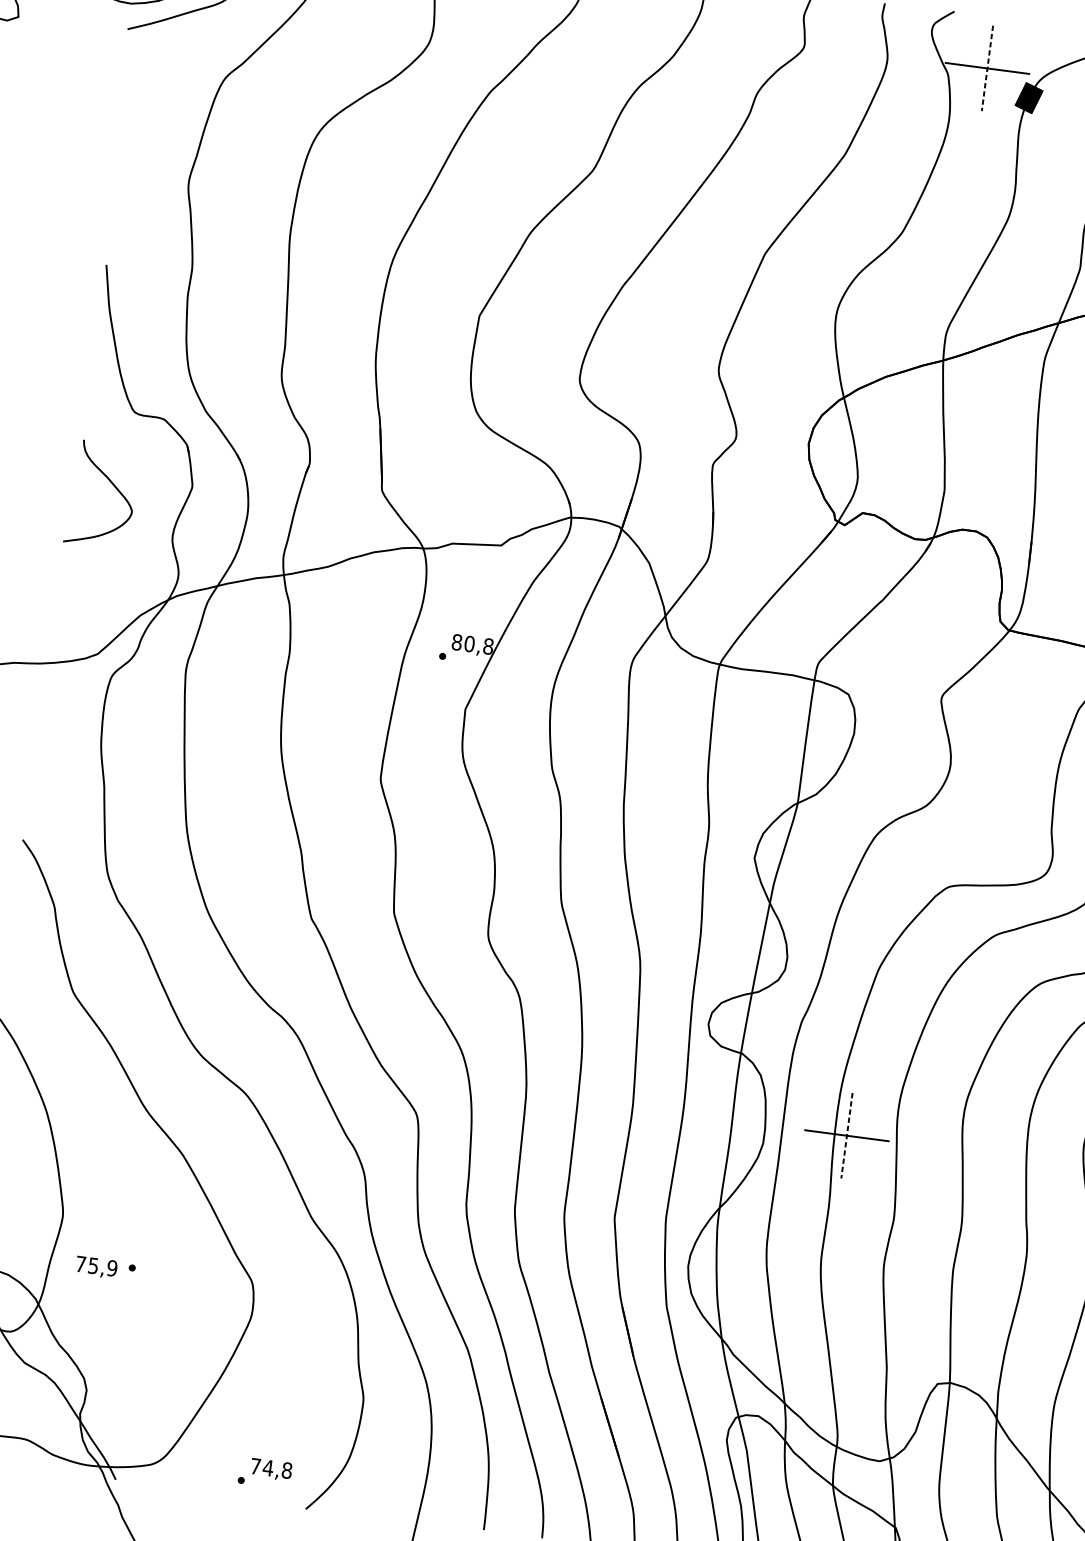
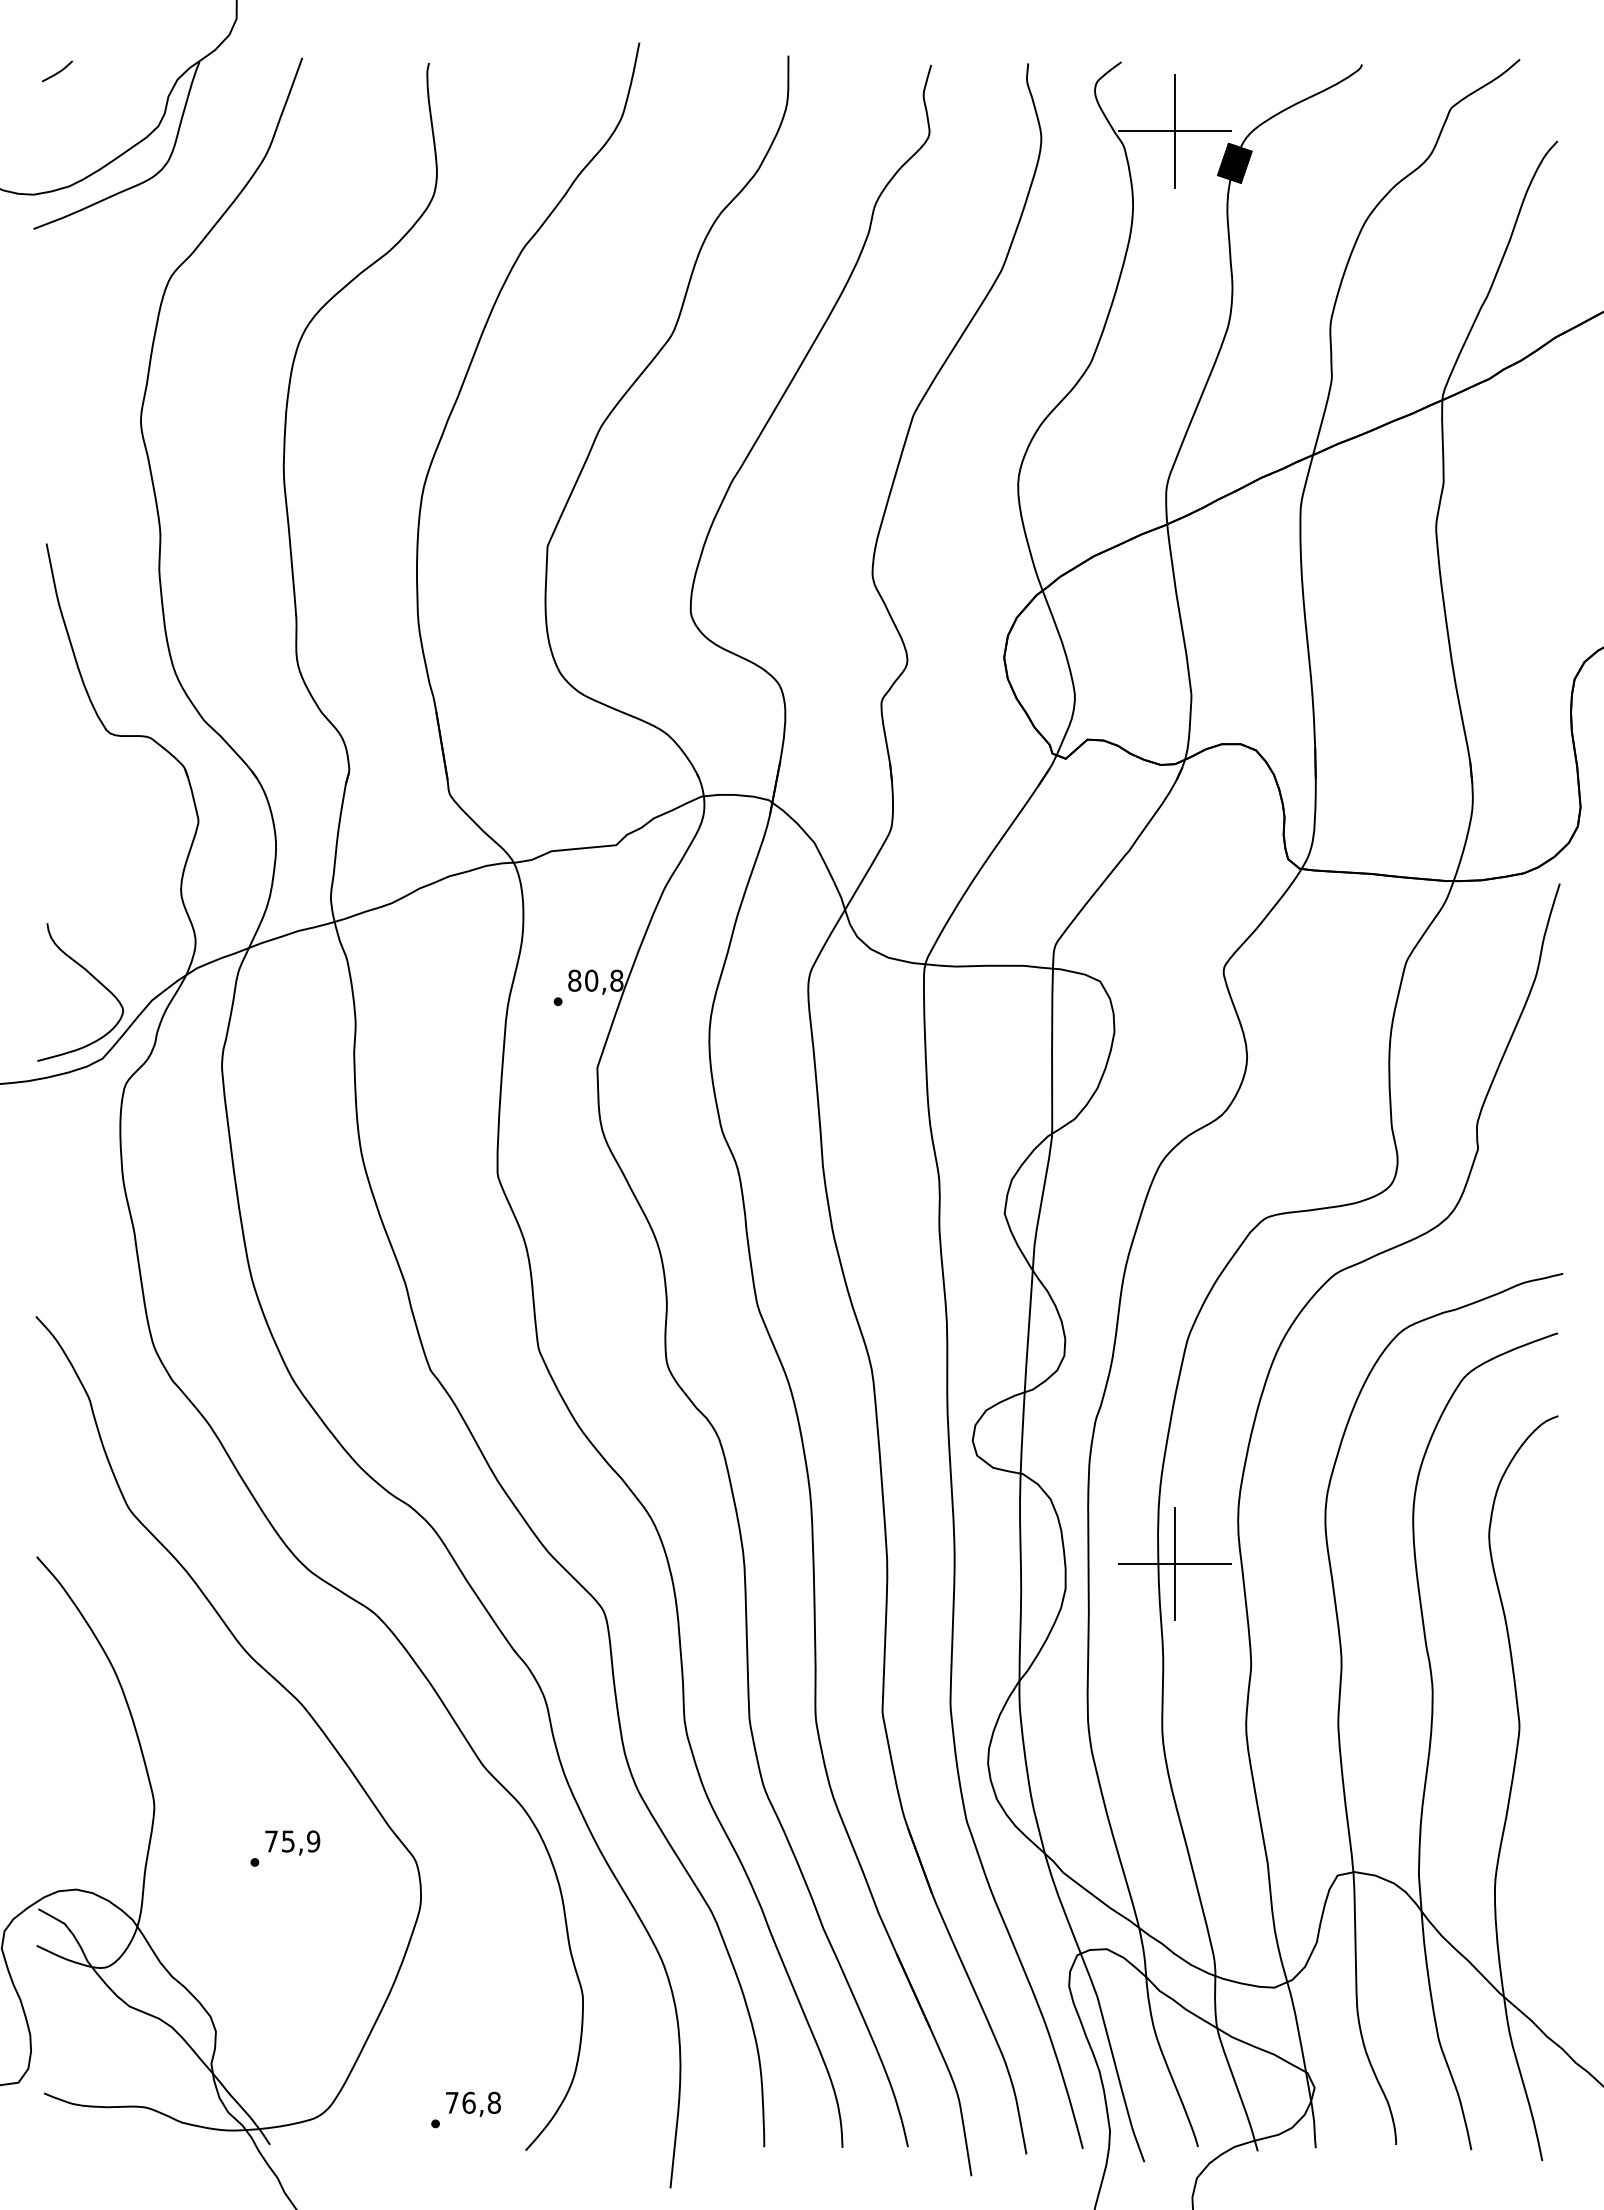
line: (987, 68) -> (1174, 131), dashed -> solid
curve: (112, 485) -> (93, 978), moved
line: (846, 1136) -> (1174, 1564), dashed -> solid
text: (96, 1267) -> (292, 1842), moved
text: (267, 1467) -> (468, 2102), 74,8 -> 76,8

